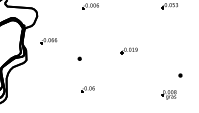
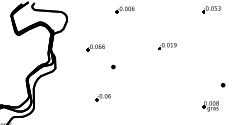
part: (48, 40) -> (95, 47), moved
part: (129, 51) -> (167, 46), moved
part: (87, 89) -> (102, 97), moved

